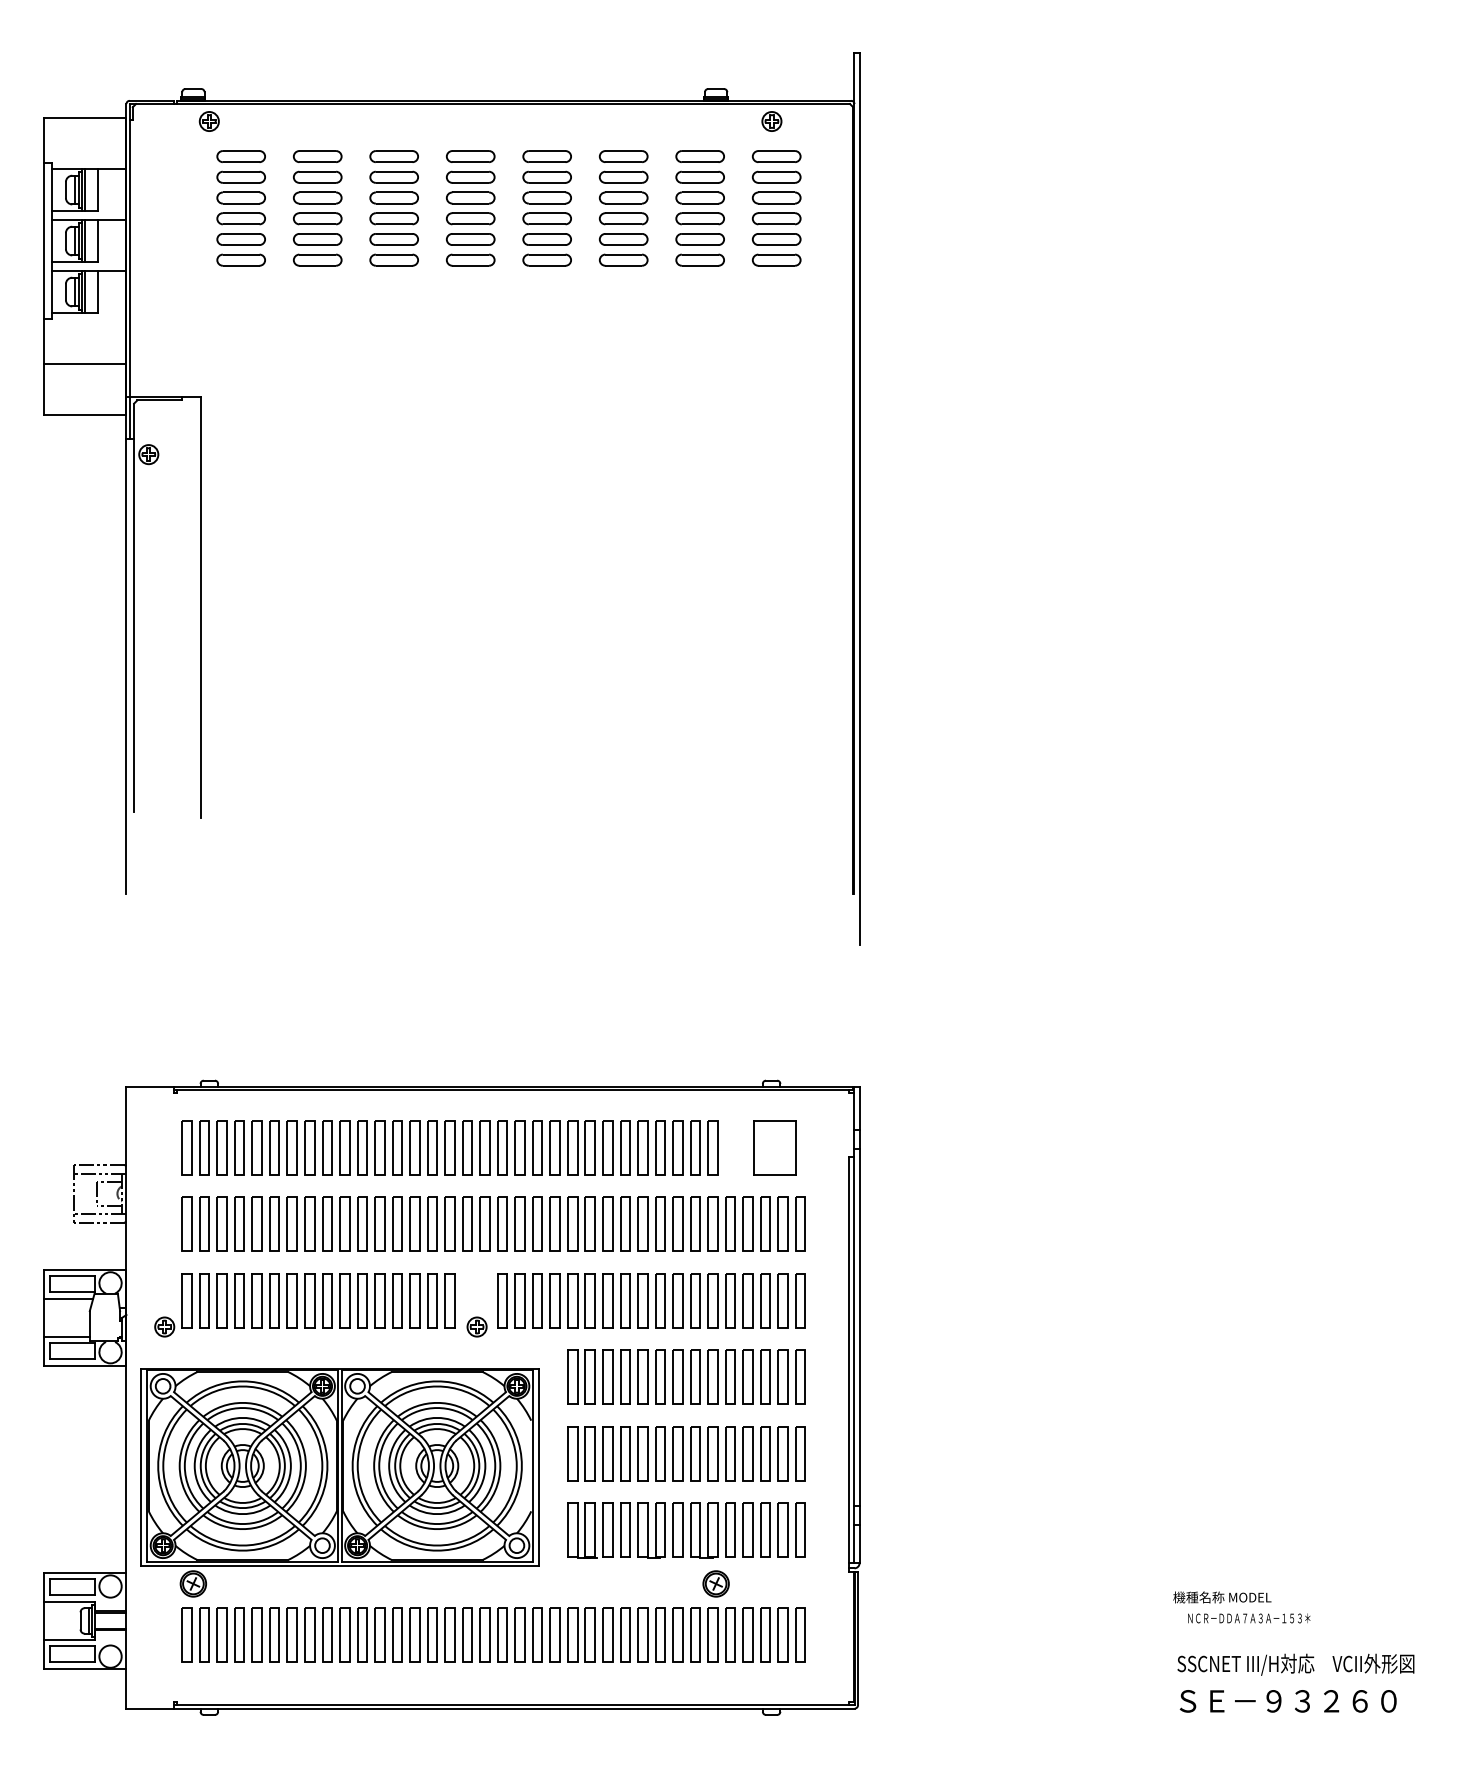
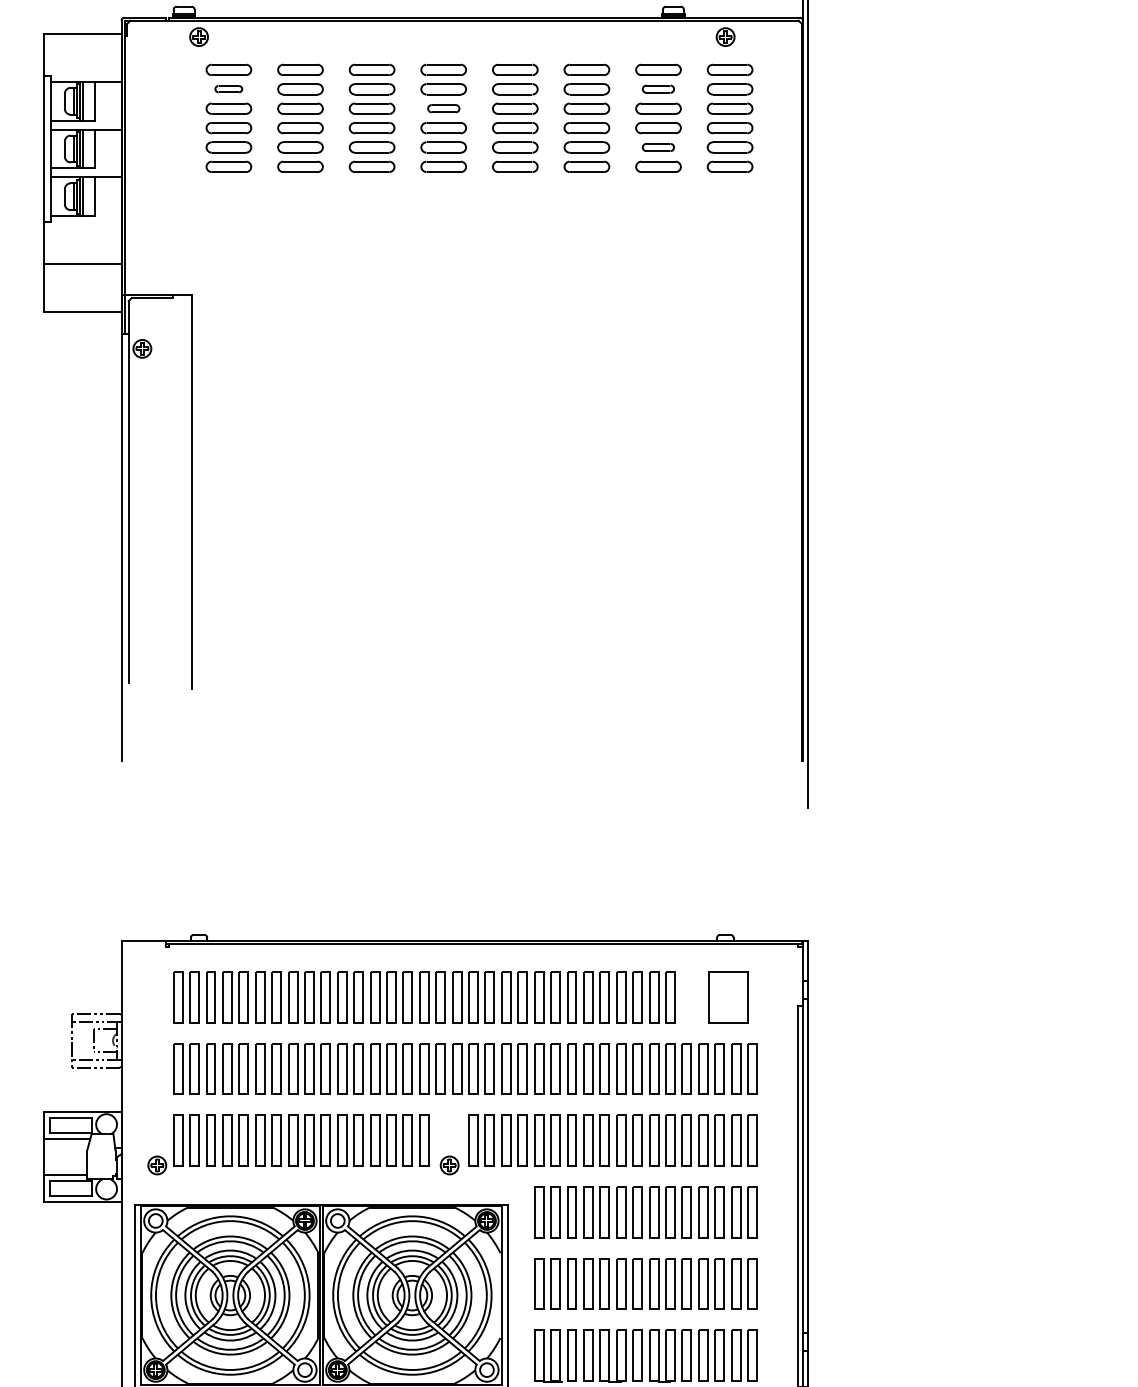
part: (240, 176) -> (228, 88), size x0.6
part: (699, 176) -> (657, 88), size x0.7
part: (470, 197) -> (443, 108), size x0.7
part: (699, 239) -> (657, 147), size x0.7

